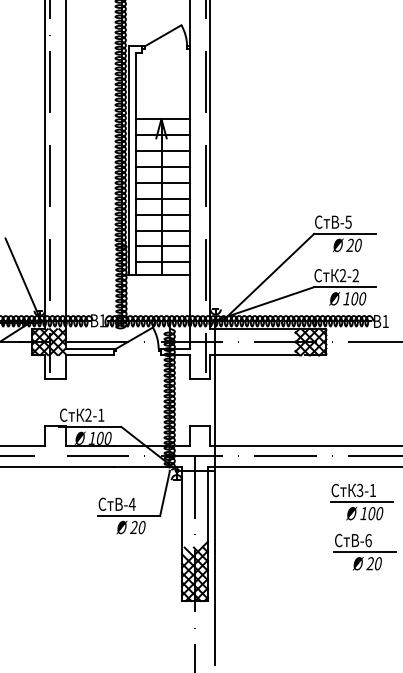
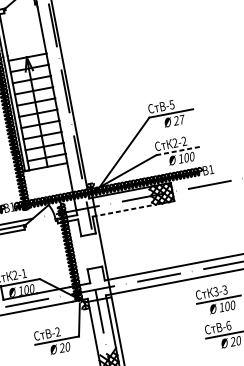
text: (358, 245) -> (182, 119), 20 -> 27
line: (345, 287) -> (178, 151), solid -> dashed
line: (254, 355) -> (123, 211), solid -> dashed
text: (372, 490) -> (224, 290), 3-1 -> 3-3
text: (131, 503) -> (57, 331), -4 -> -2

